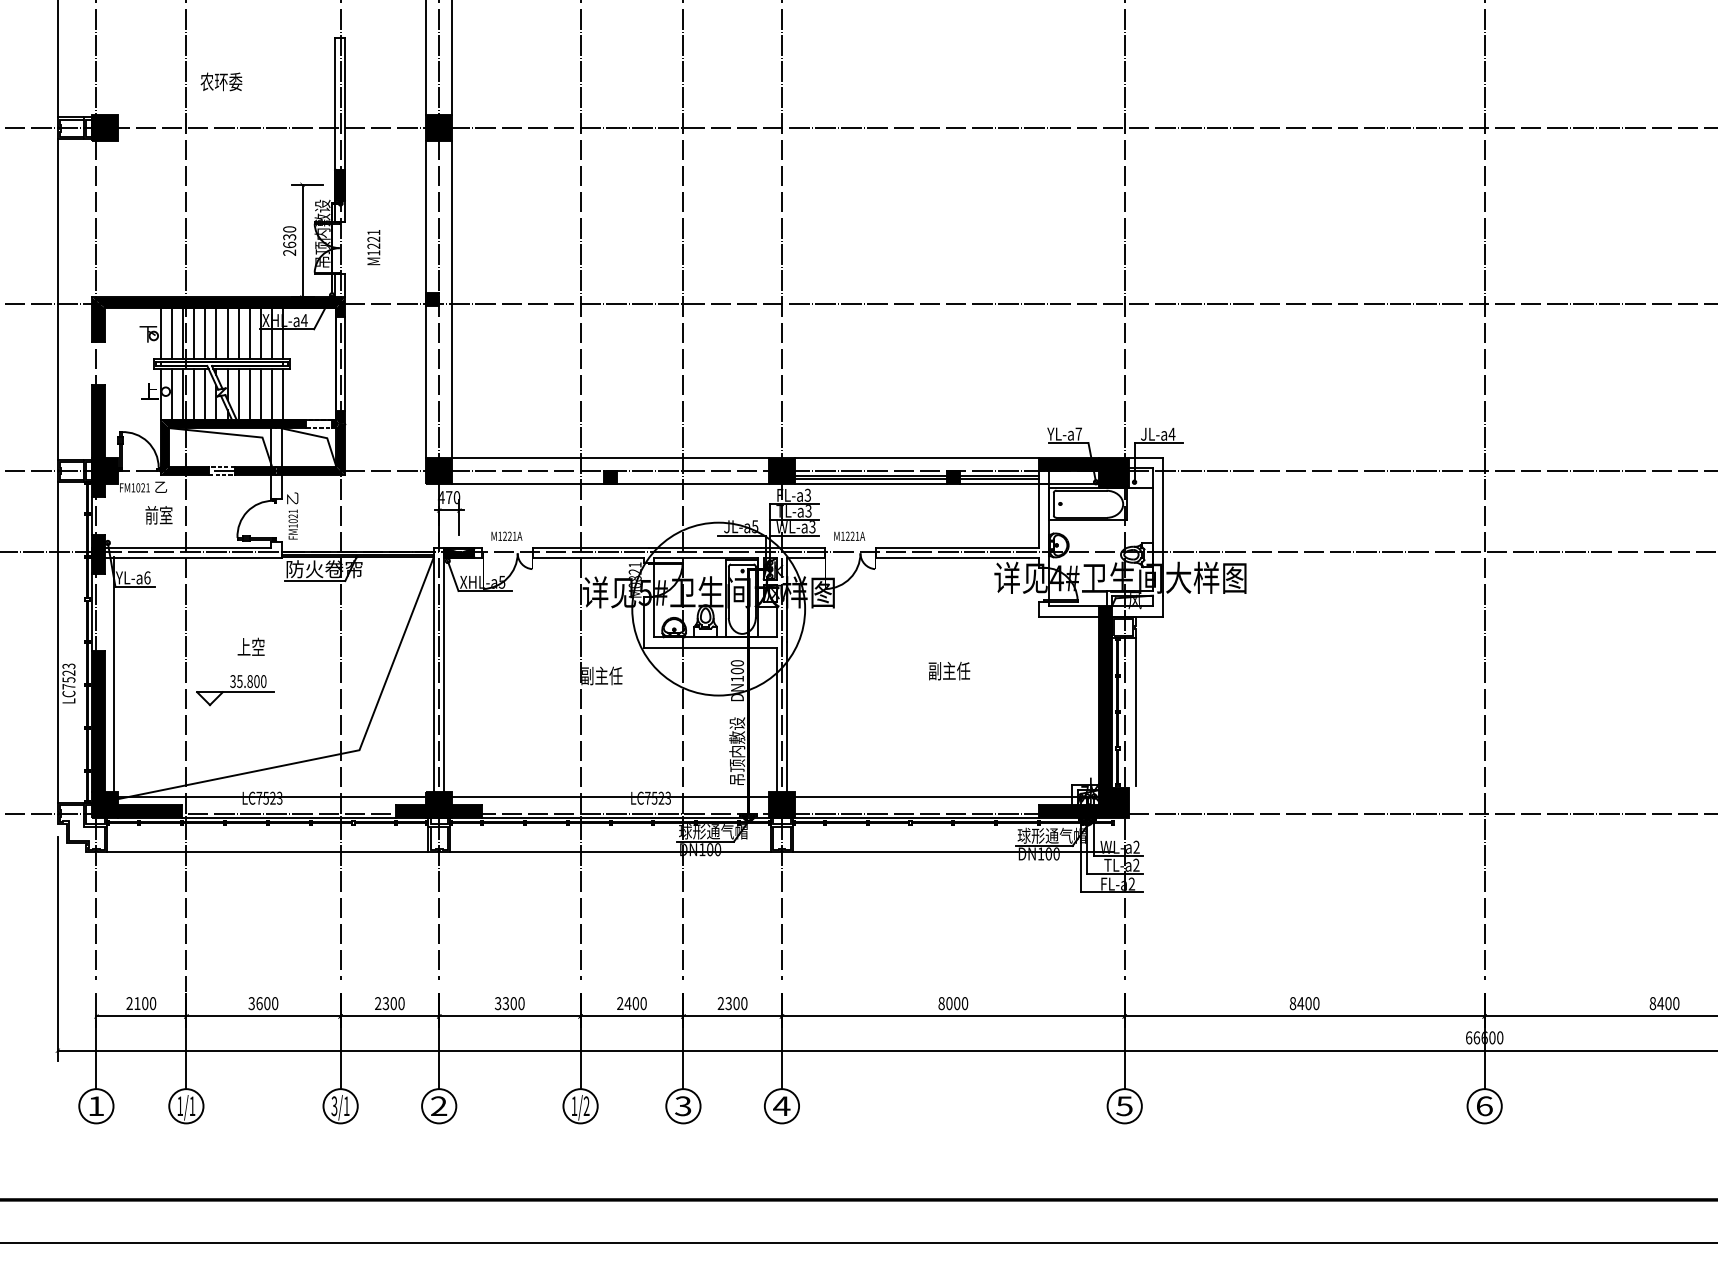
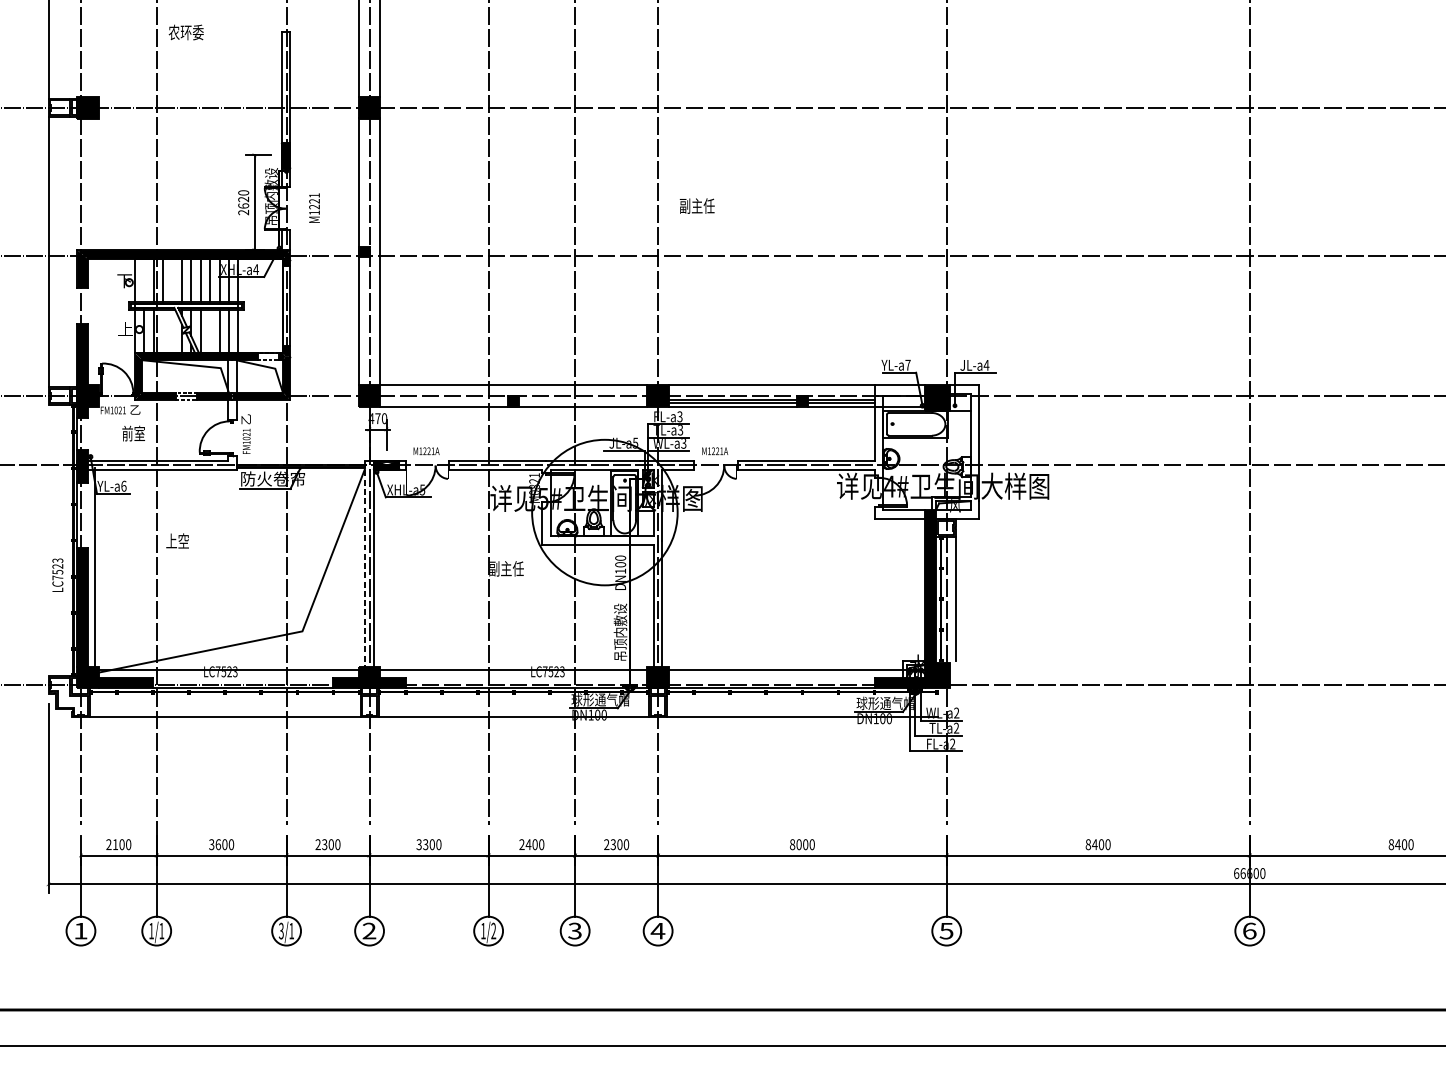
text: (221, 81) -> (186, 32), moved
text: (290, 237) -> (244, 199), 2630 -> 2620
line: (171, 333) -> (144, 280), removed
line: (205, 333) -> (172, 280), removed
line: (194, 393) -> (163, 331), removed
line: (205, 393) -> (172, 331), removed
line: (249, 393) -> (209, 331), removed
fill: (1069, 464) -> (900, 390), removed
line: (57, 642) -> (48, 540), removed
text: (250, 646) -> (177, 540), moved
line: (434, 670) -> (365, 564), solid -> dashed
text: (949, 671) -> (697, 206), moved
part: (235, 690) -> (198, 581), removed

